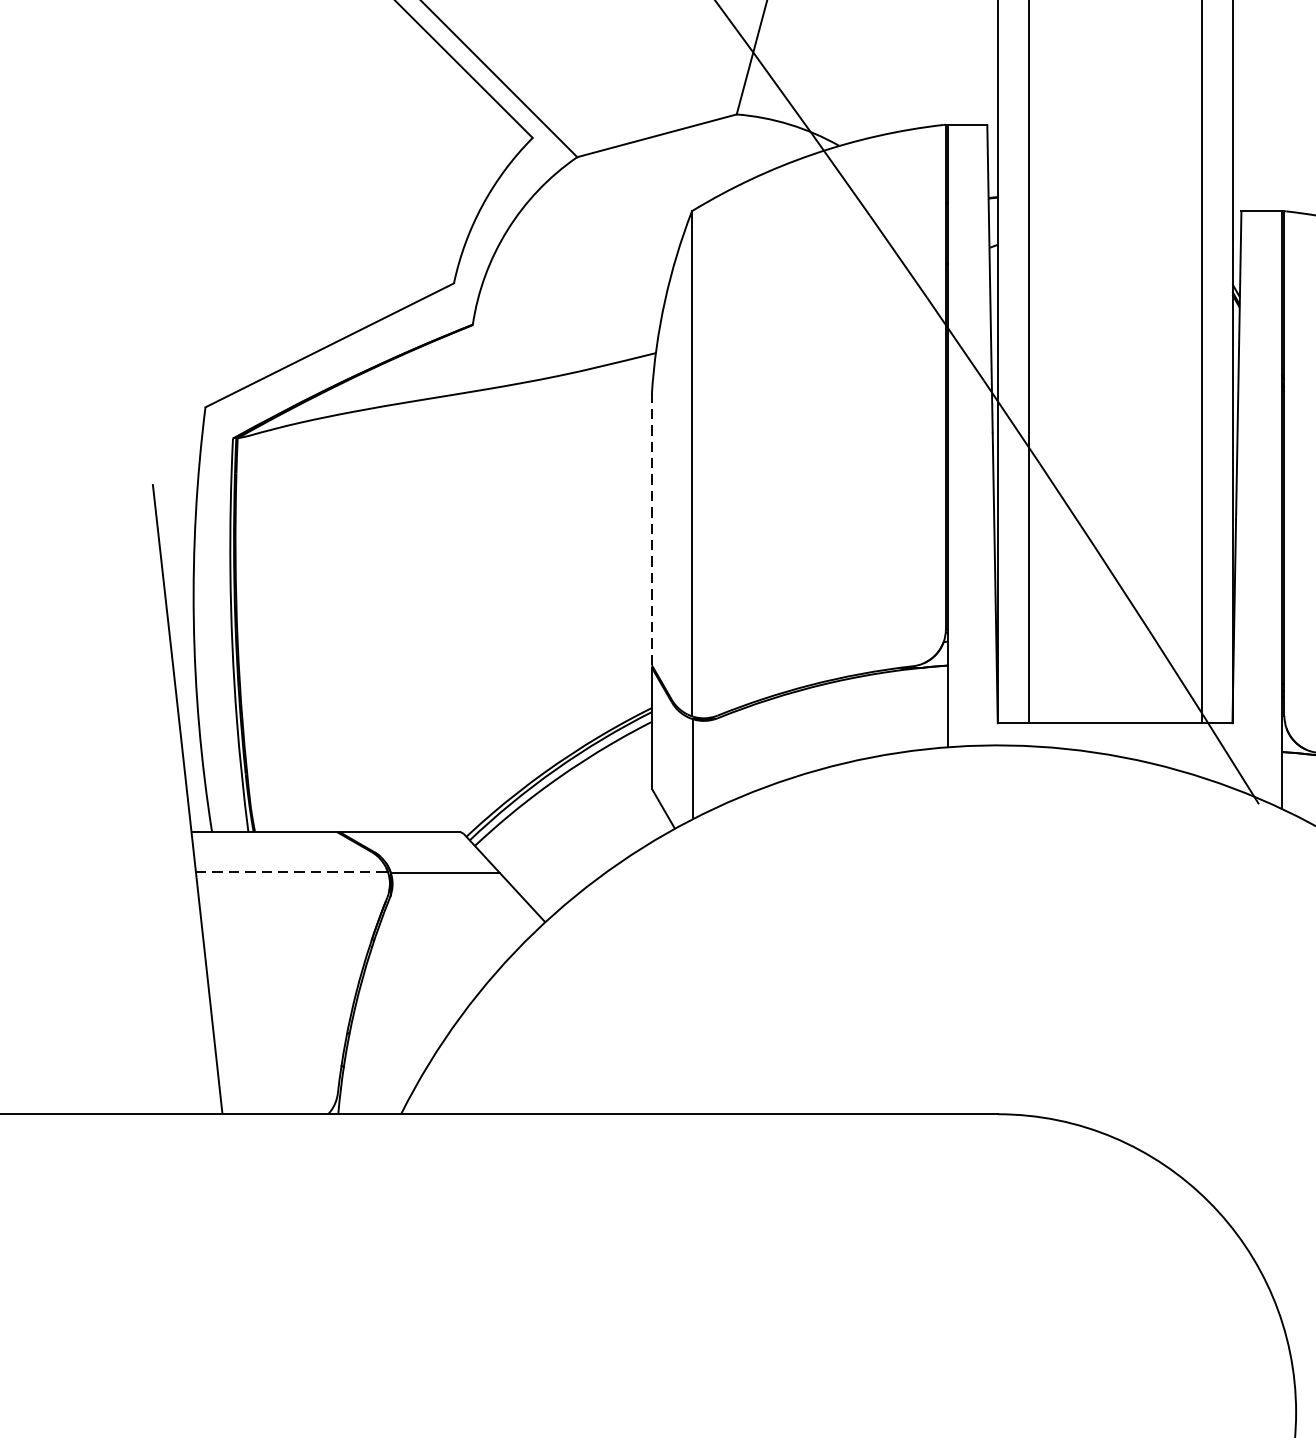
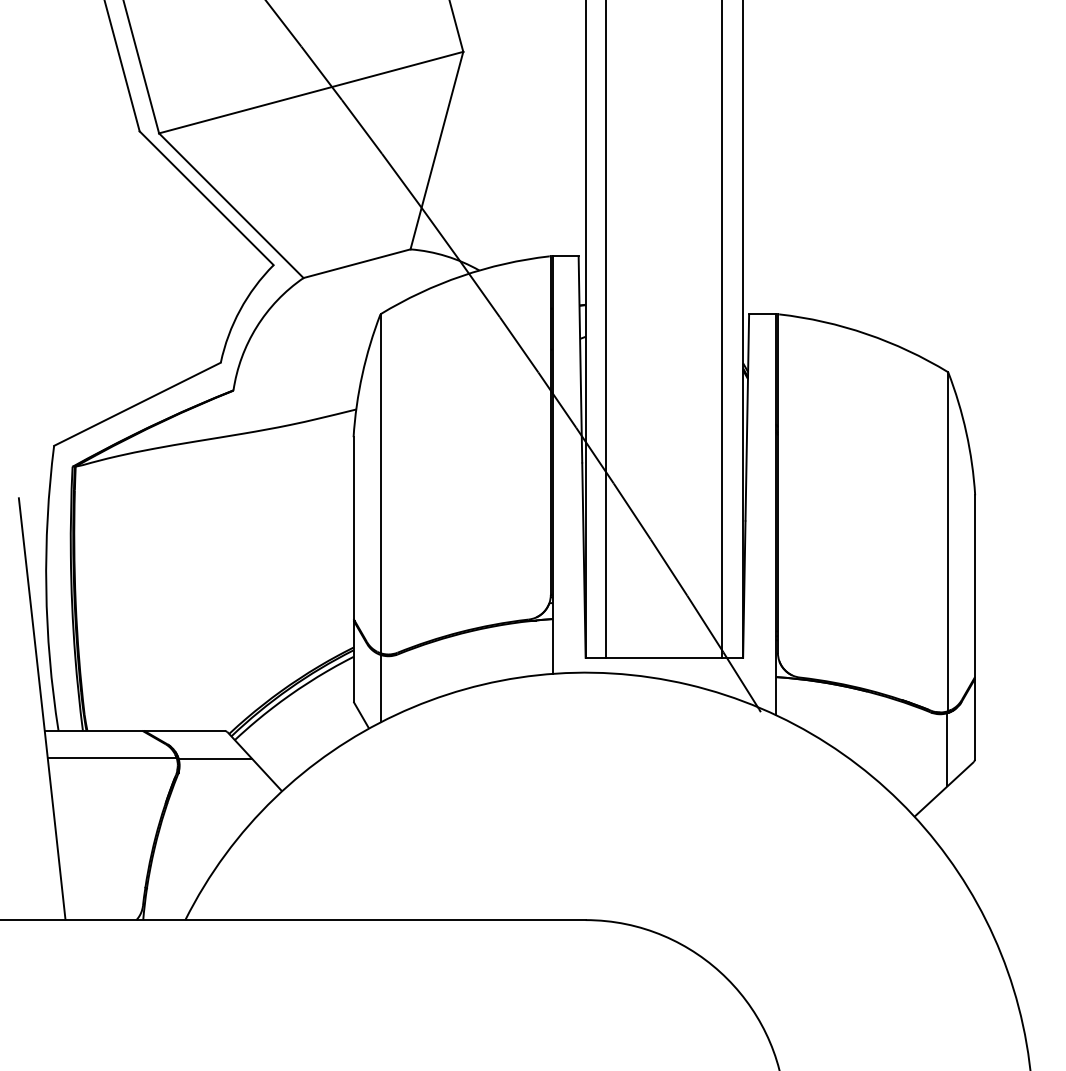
line: (651, 530) -> (353, 528), dashed -> solid
line: (292, 871) -> (112, 757), dashed -> solid

